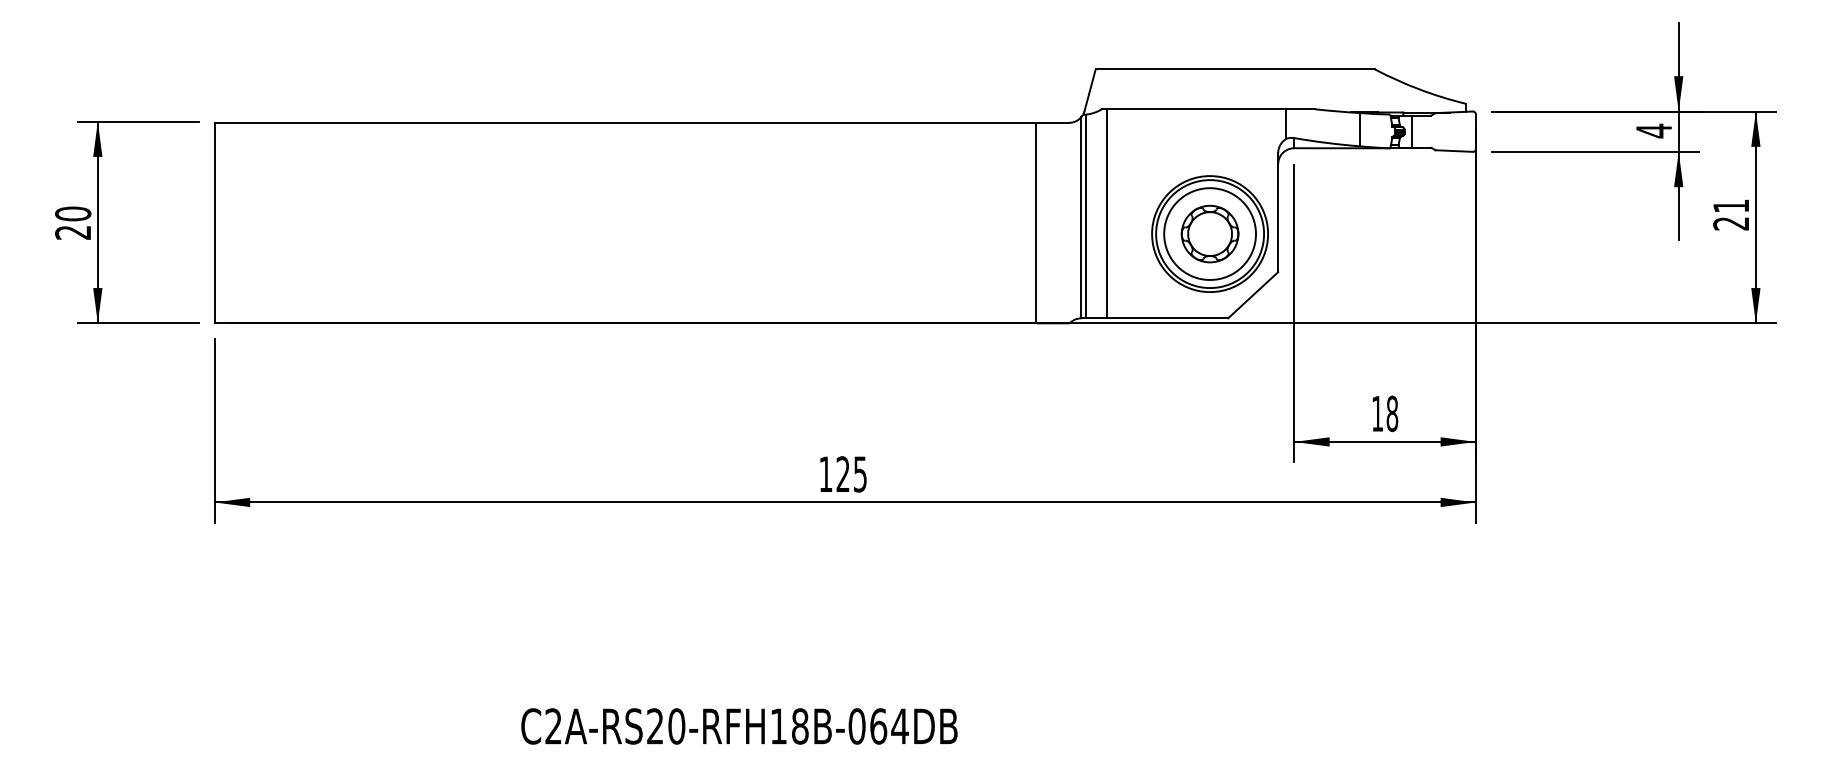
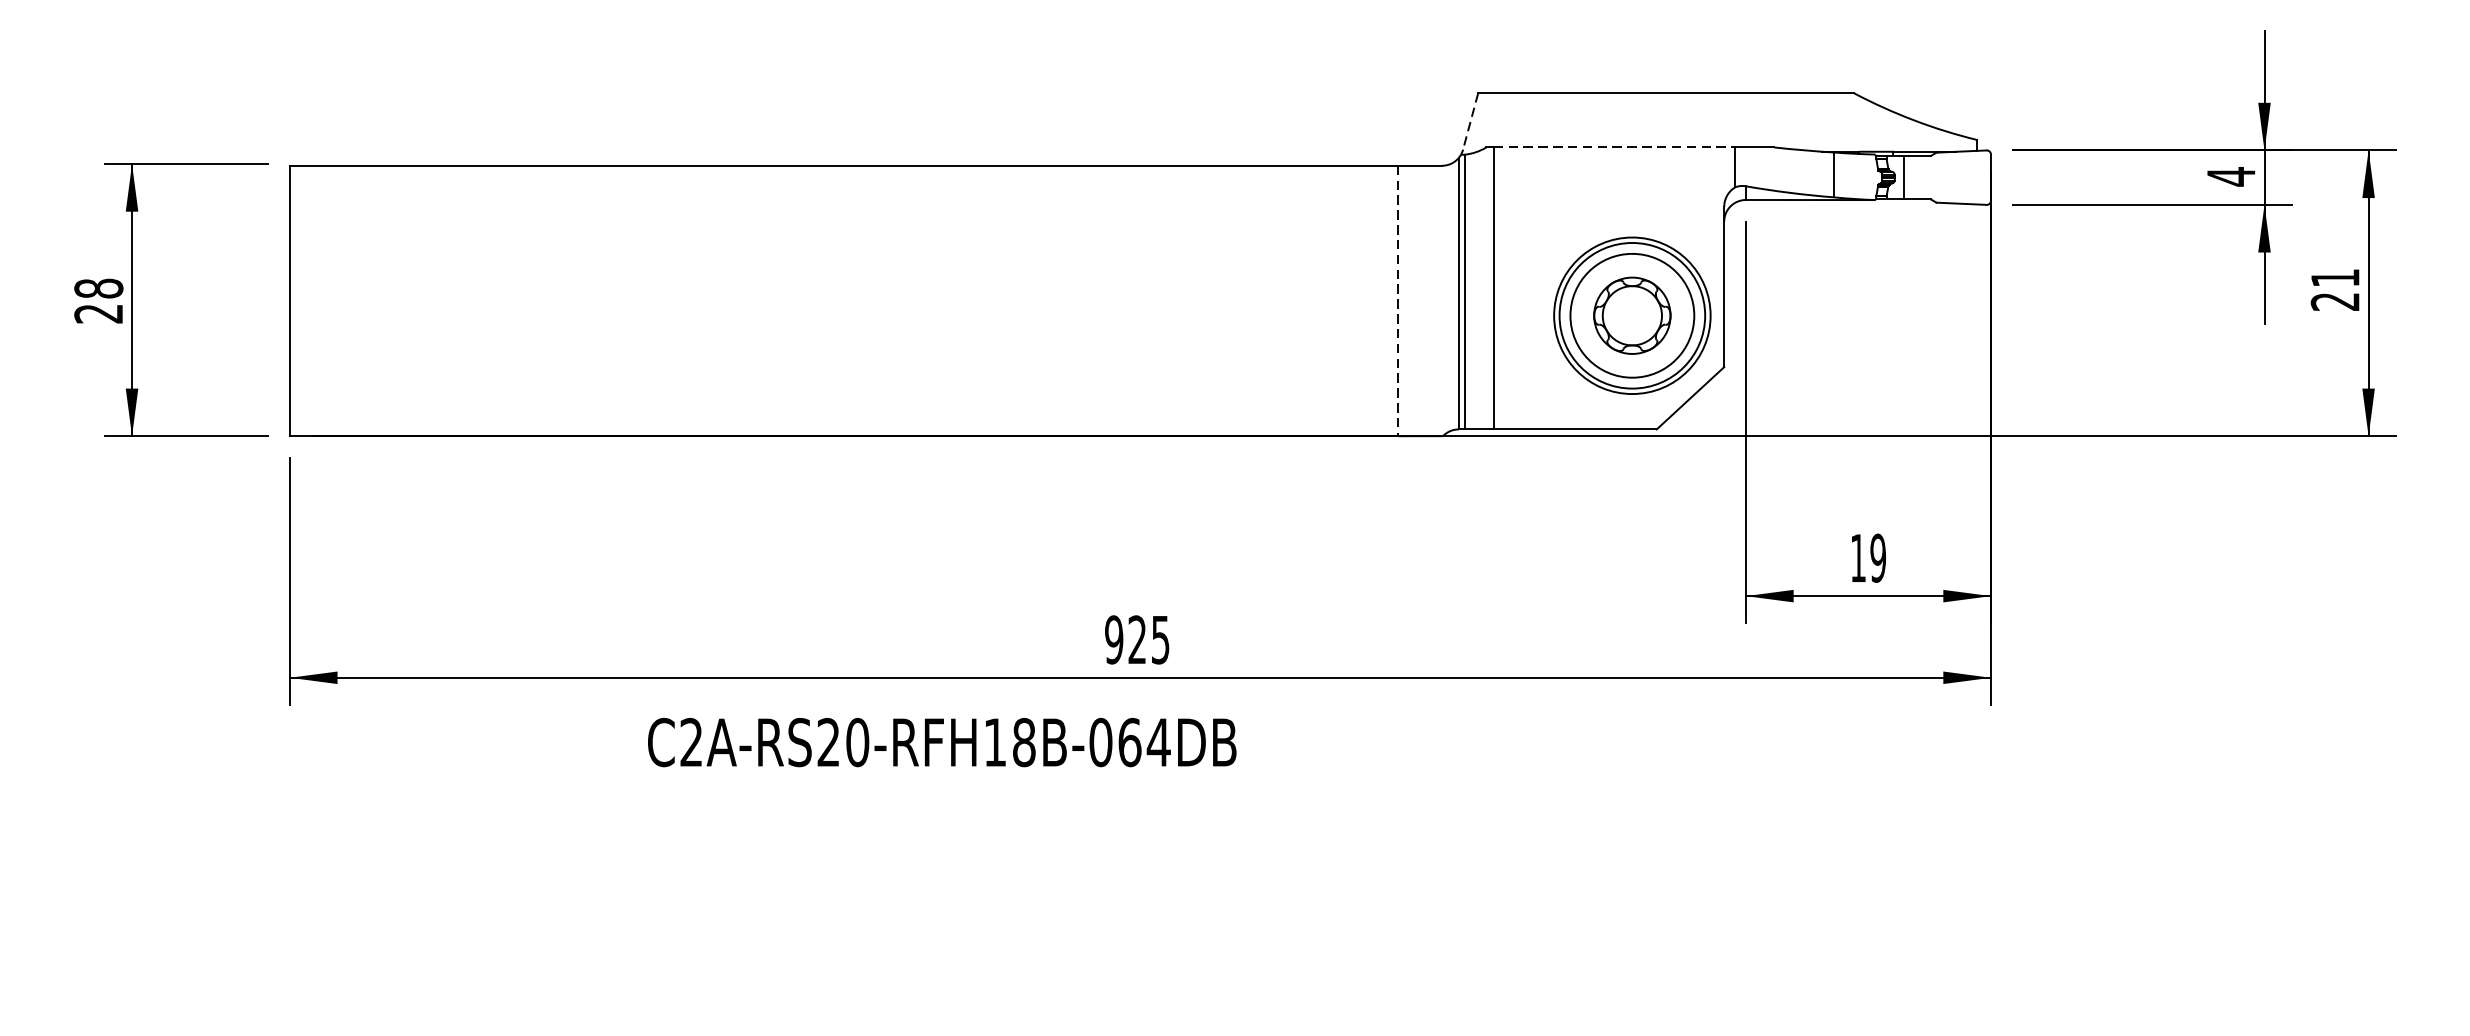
line: (1090, 90) -> (1471, 122), solid -> dashed
line: (1196, 109) -> (1614, 147), solid -> dashed
text: (73, 213) -> (99, 288), 20 -> 28
line: (1036, 223) -> (1398, 301), solid -> dashed
text: (1392, 413) -> (1878, 557), 18 -> 19
text: (825, 474) -> (1113, 640), 125 -> 925
text: (739, 726) -> (942, 742), moved

